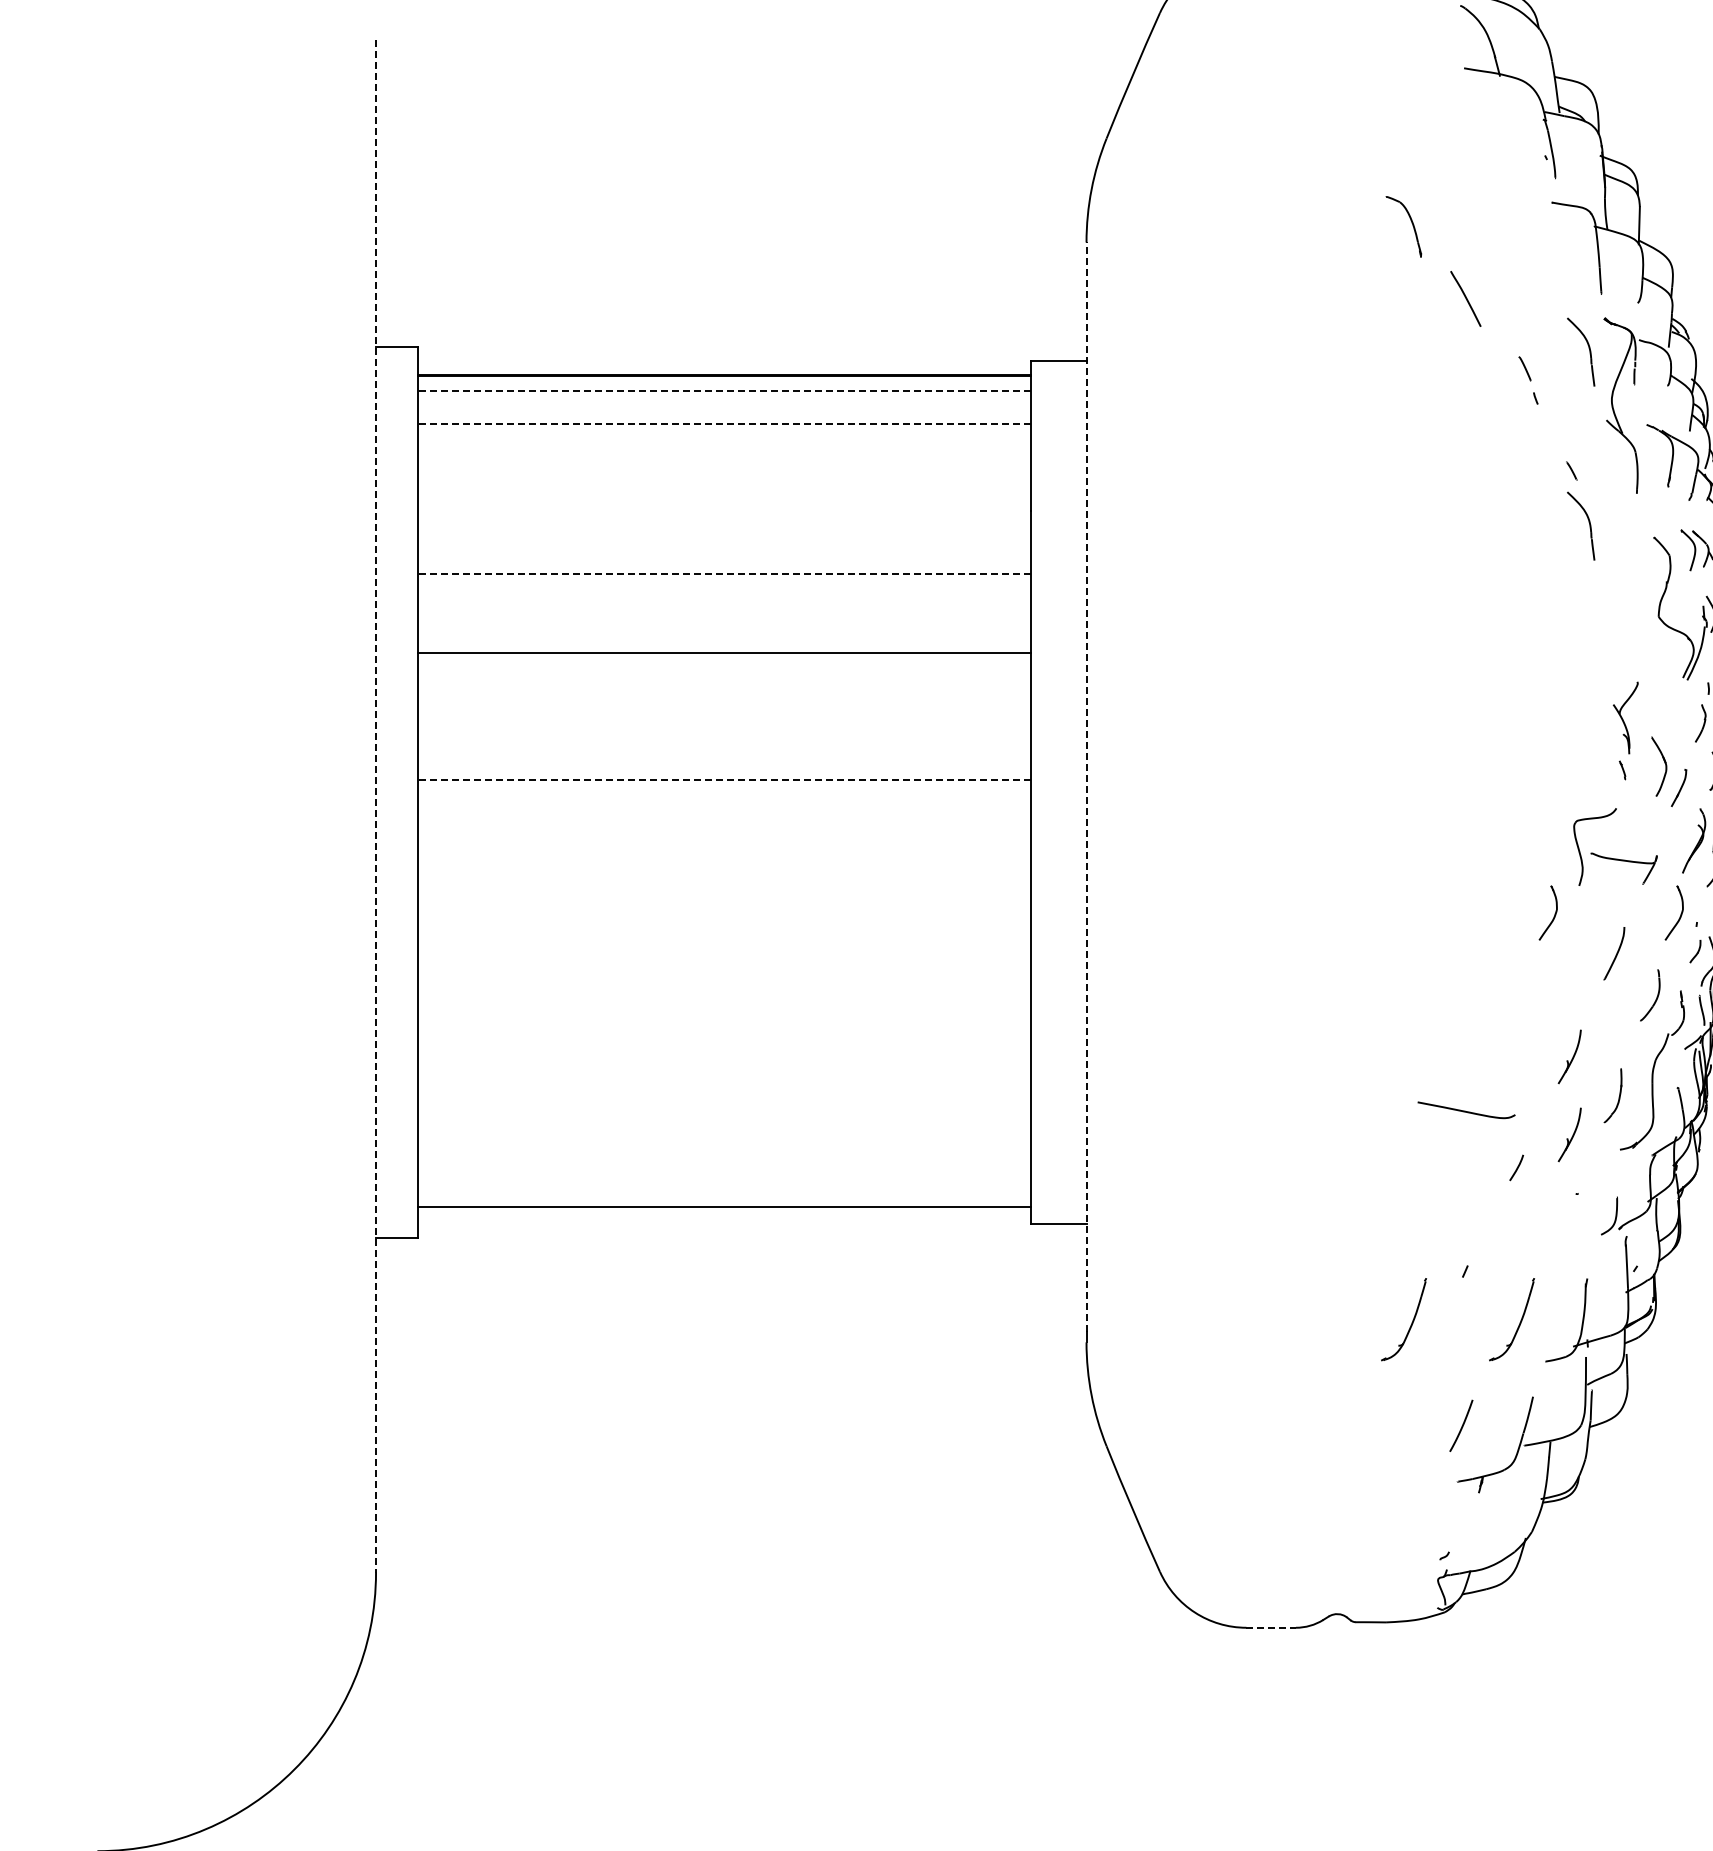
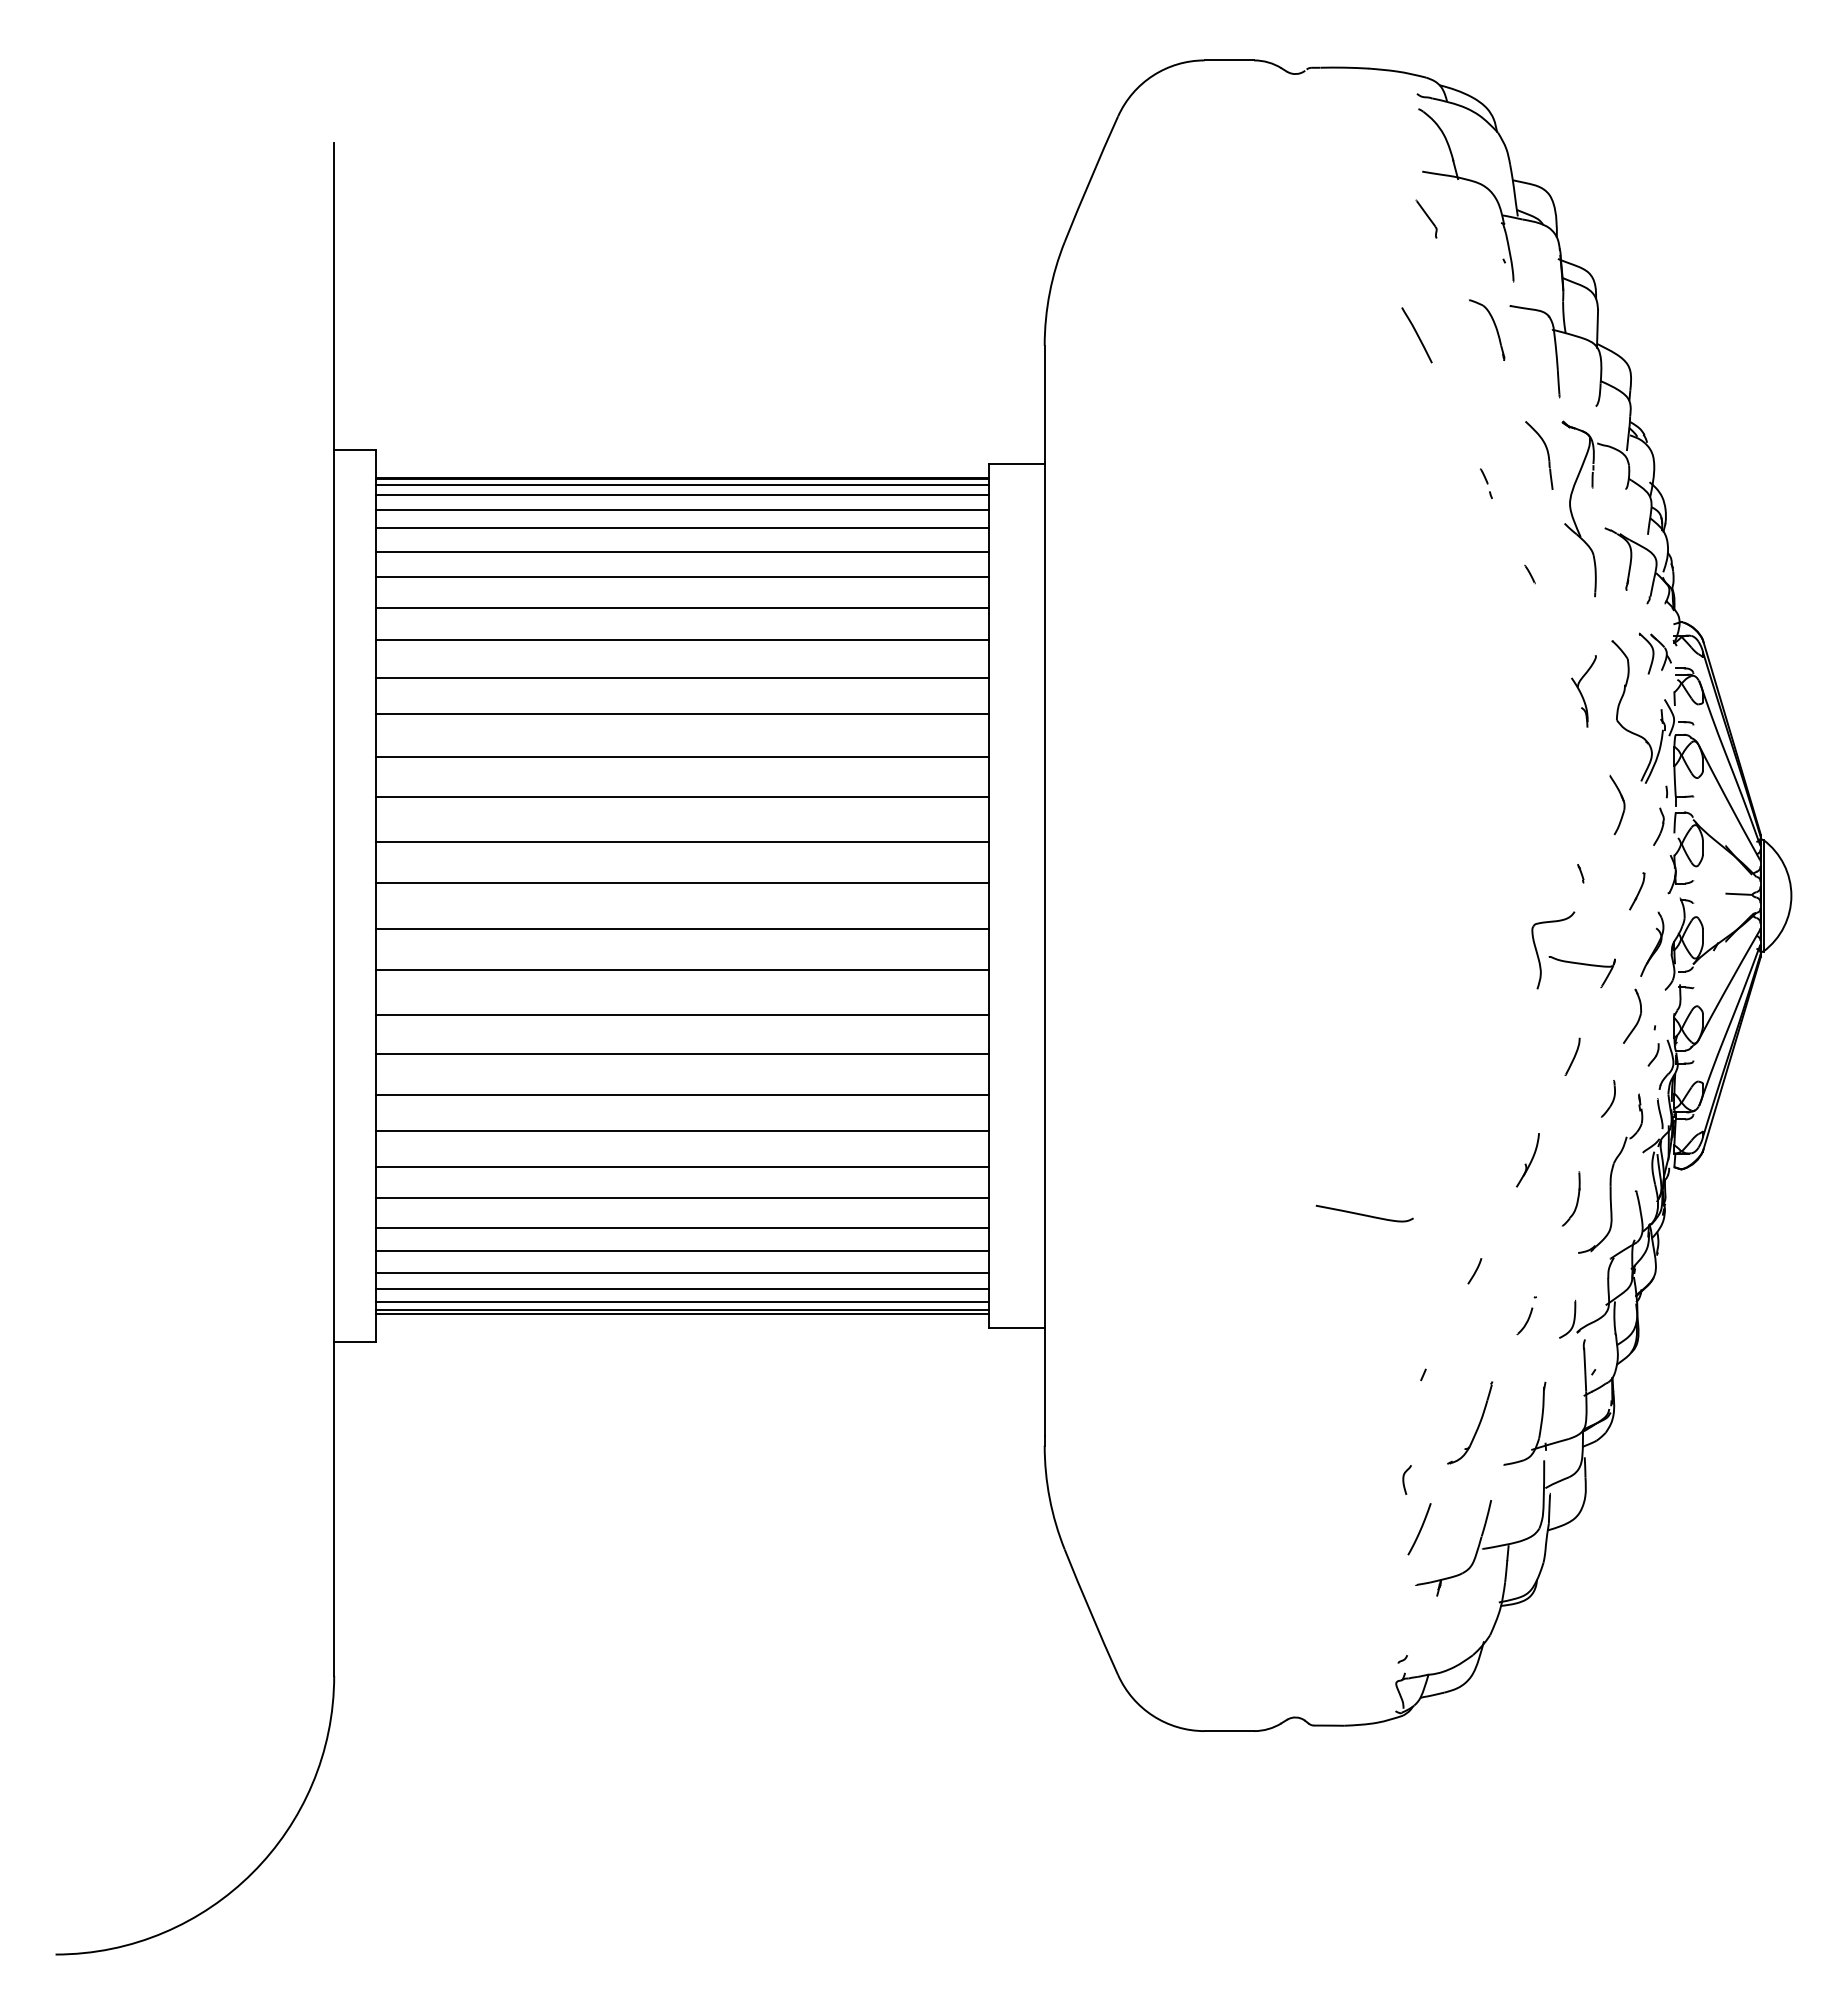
part: (1468, 115) -> (1426, 218), added
part: (1411, 223) -> (1494, 326), moved
line: (1465, 299) -> (1416, 335), moved
part: (1527, 380) -> (1485, 483), size x0.62
line: (723, 381) -> (681, 484), added
line: (723, 391) -> (681, 494), dashed -> solid
line: (723, 406) -> (681, 509), added
line: (723, 424) -> (681, 527), dashed -> solid
line: (723, 448) -> (681, 551), added
line: (723, 473) -> (681, 576), added
line: (723, 505) -> (681, 608), added
part: (1589, 526) -> (1547, 629), removed
line: (723, 537) -> (681, 640), added
line: (723, 574) -> (681, 677), dashed -> solid
line: (723, 611) -> (681, 714), added
line: (723, 693) -> (681, 796), added
part: (1625, 718) -> (1583, 691), moved
line: (723, 738) -> (681, 841), added
part: (1659, 766) -> (1617, 804), moved
line: (723, 780) -> (681, 883), dashed -> solid
line: (1086, 787) -> (1044, 890), dashed -> solid
line: (376, 807) -> (334, 910), dashed -> solid
line: (723, 825) -> (681, 928), added
line: (723, 867) -> (681, 970), added
line: (723, 911) -> (681, 1014), added
part: (1554, 914) -> (1512, 1017), removed
line: (723, 951) -> (681, 1054), added
part: (1614, 953) -> (1572, 1056), size x0.71
line: (723, 992) -> (681, 1095), added
part: (1649, 995) -> (1607, 1098), size x0.71
line: (723, 1028) -> (681, 1131), added
line: (723, 1064) -> (681, 1167), added
line: (723, 1094) -> (681, 1197), added
curve: (1466, 1111) -> (1364, 1214), moved
line: (723, 1124) -> (681, 1227), added
part: (1569, 1135) -> (1527, 1238), removed
line: (723, 1148) -> (681, 1251), added
line: (723, 1170) -> (681, 1273), added
line: (723, 1186) -> (681, 1289), added
line: (723, 1199) -> (681, 1302), added
line: (723, 1210) -> (681, 1313), added
curve: (1567, 1219) -> (1525, 1322), added
part: (1412, 1320) -> (1370, 1423), removed
curve: (1446, 1376) -> (1404, 1479), added
line: (1271, 1628) -> (1229, 1731), dashed -> solid

